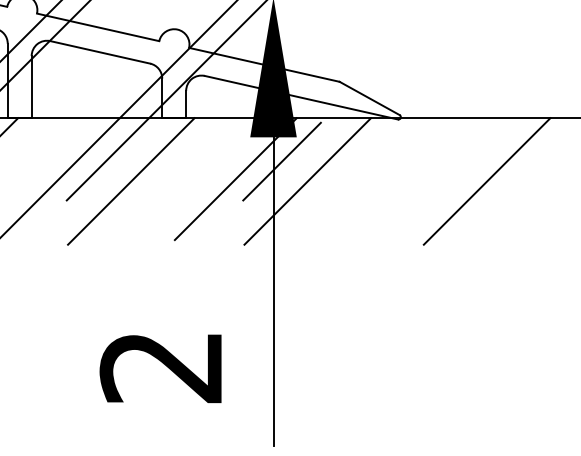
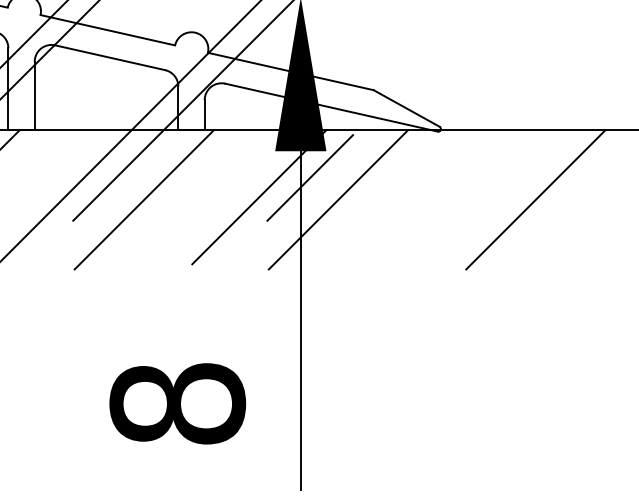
text: (161, 366) -> (177, 403), 2 -> 8

